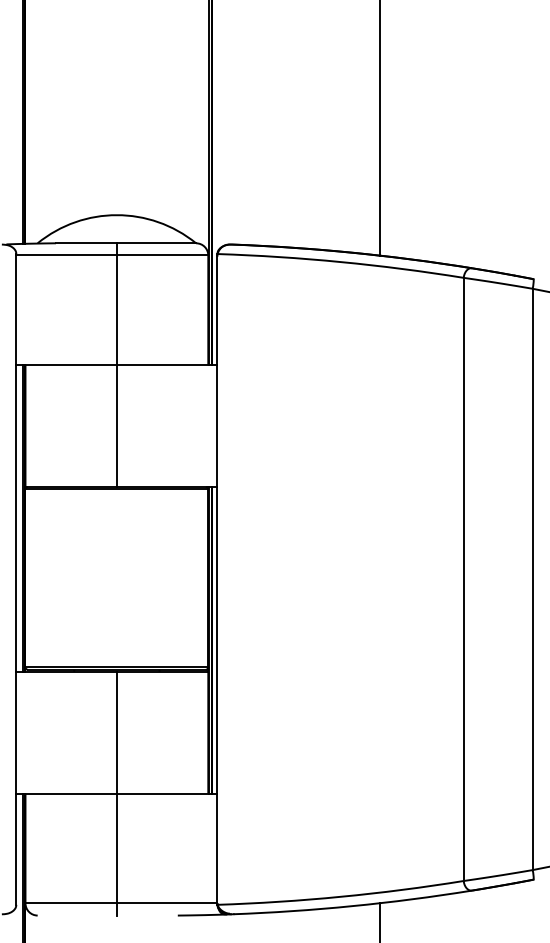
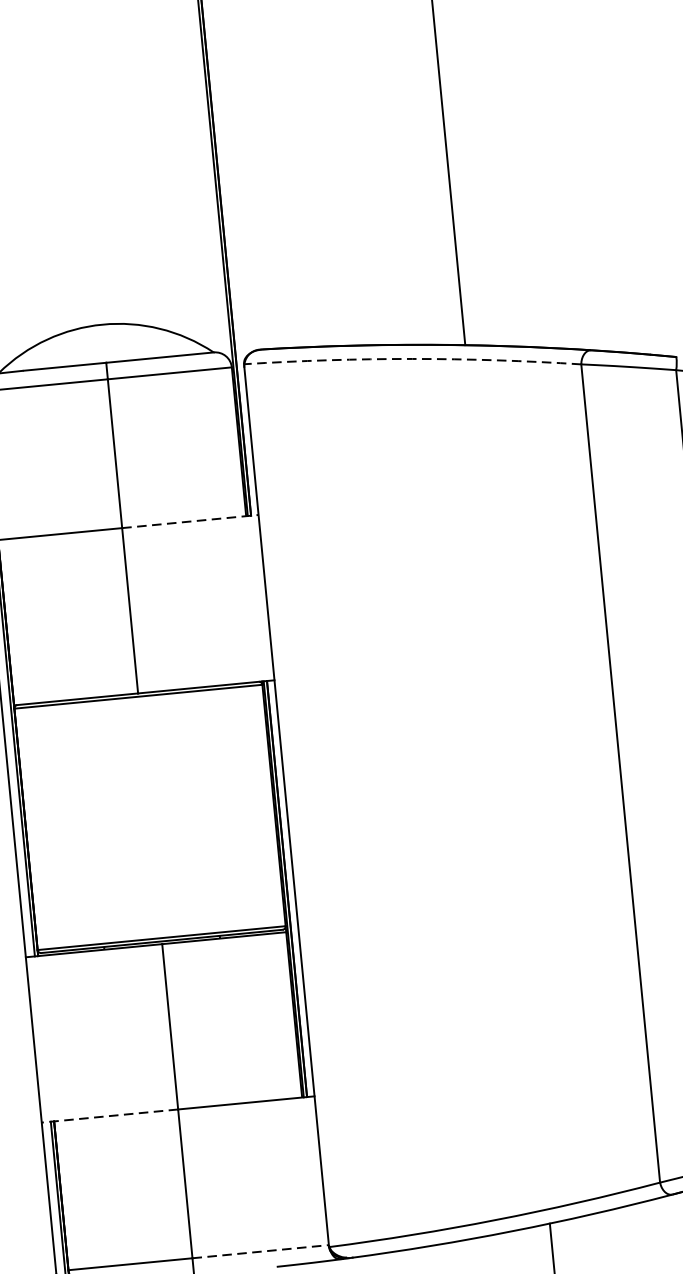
arc: (340, 262) -> (412, 359), solid -> dashed
line: (167, 365) -> (190, 521), solid -> dashed
line: (66, 793) -> (109, 1115), solid -> dashed
line: (167, 903) -> (261, 1251), solid -> dashed

